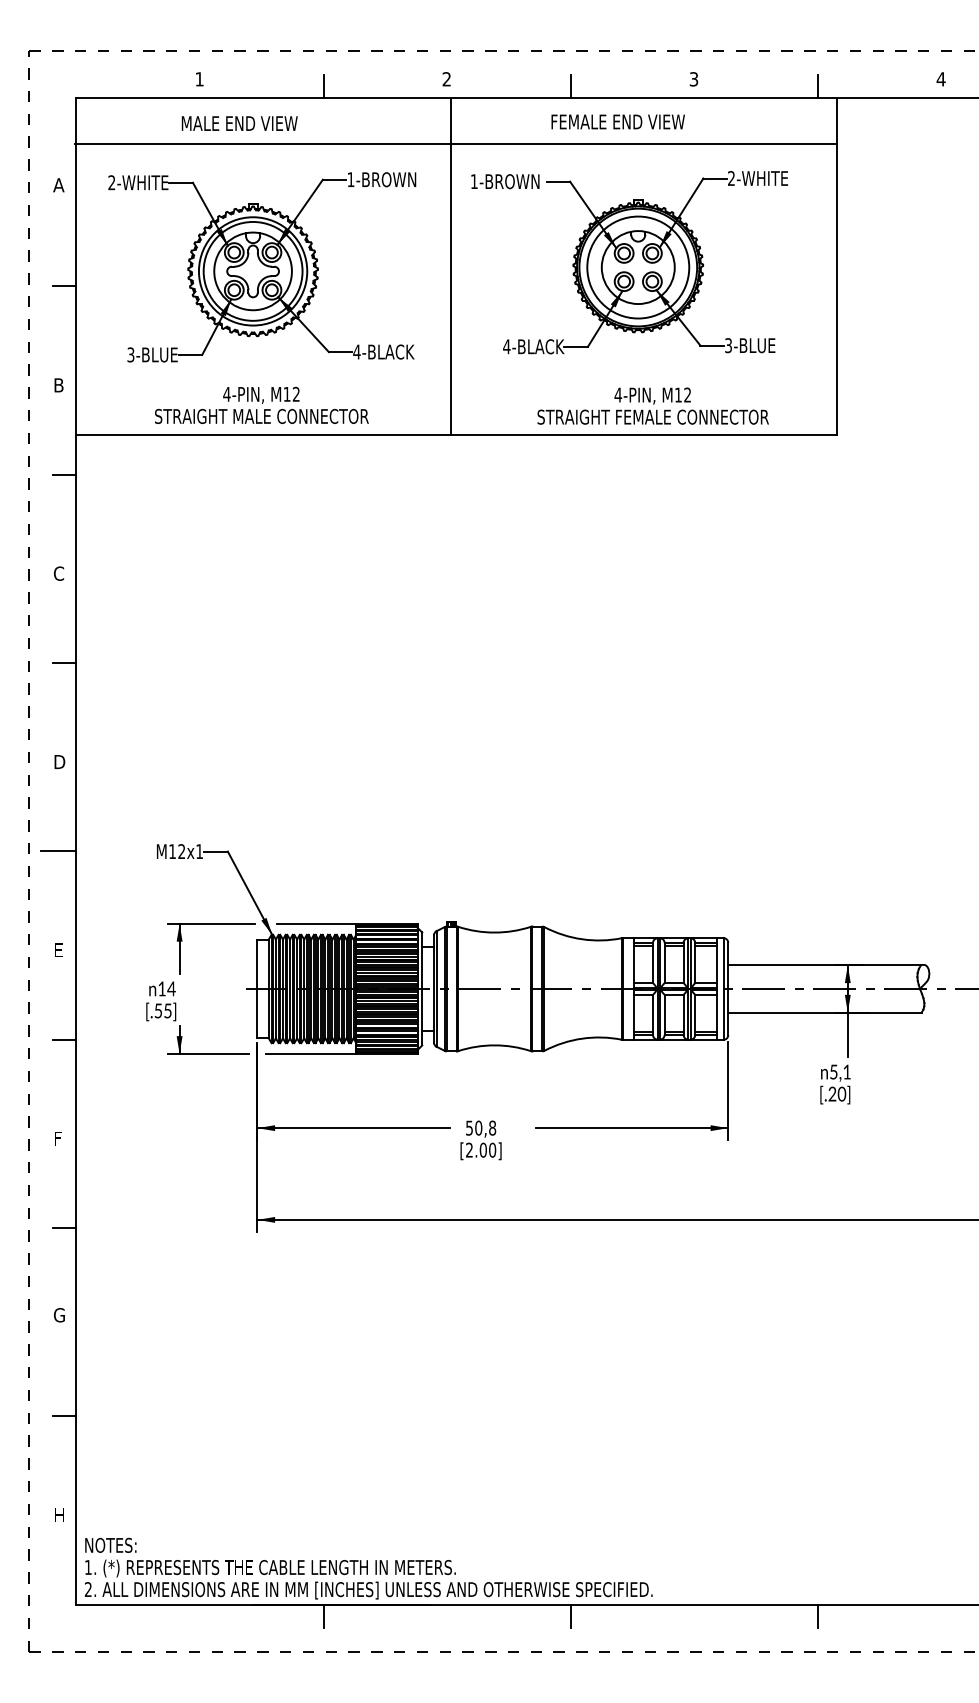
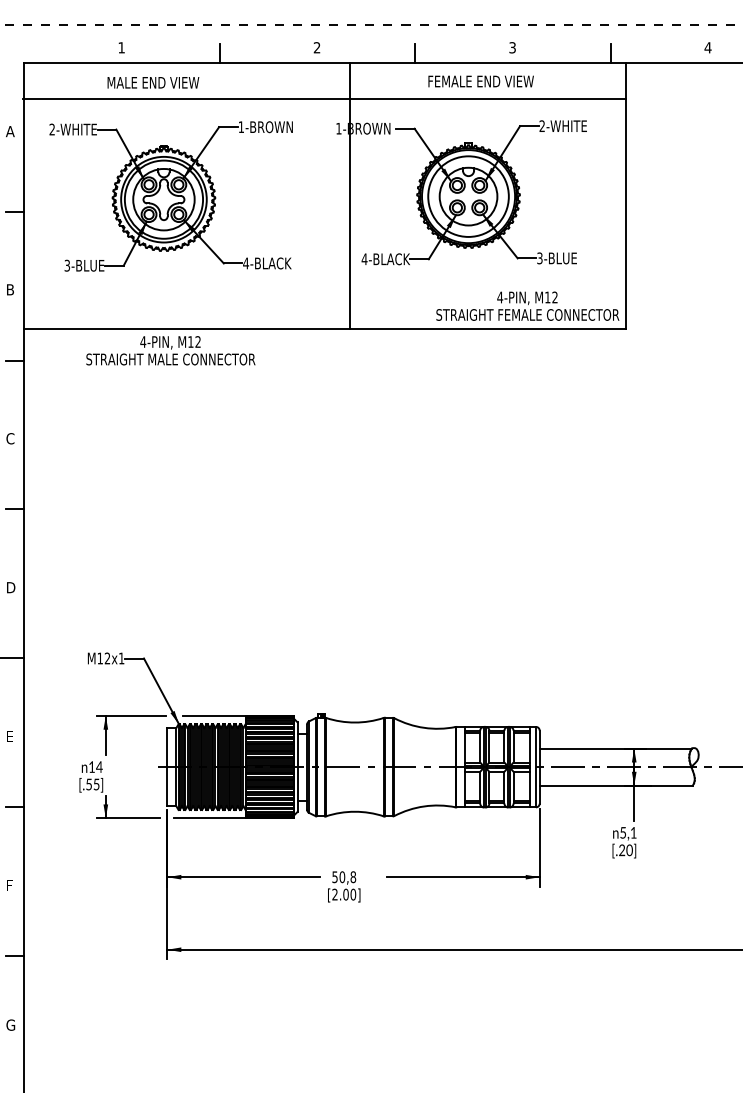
text: (617, 121) -> (480, 81), moved
line: (451, 266) -> (350, 195), moved
text: (261, 404) -> (170, 350), moved
text: (652, 405) -> (527, 305), moved

